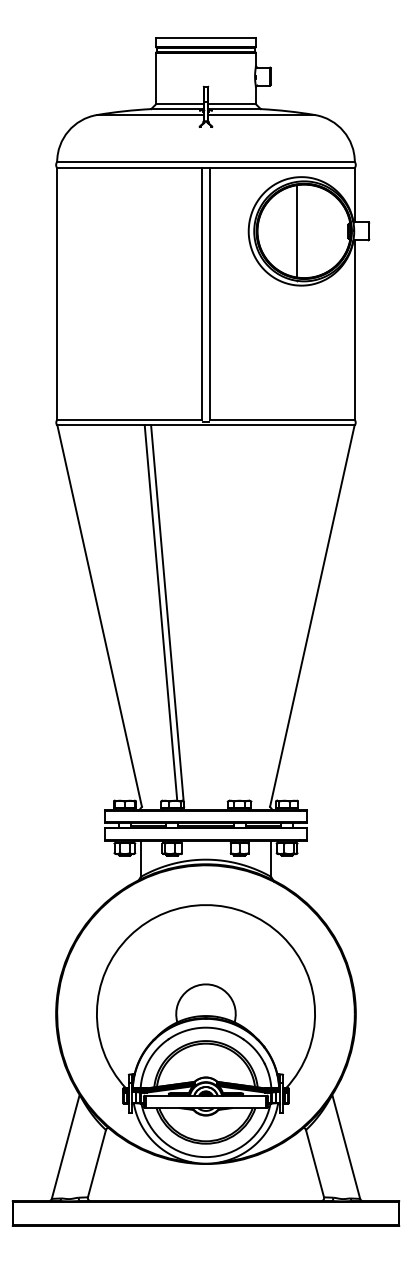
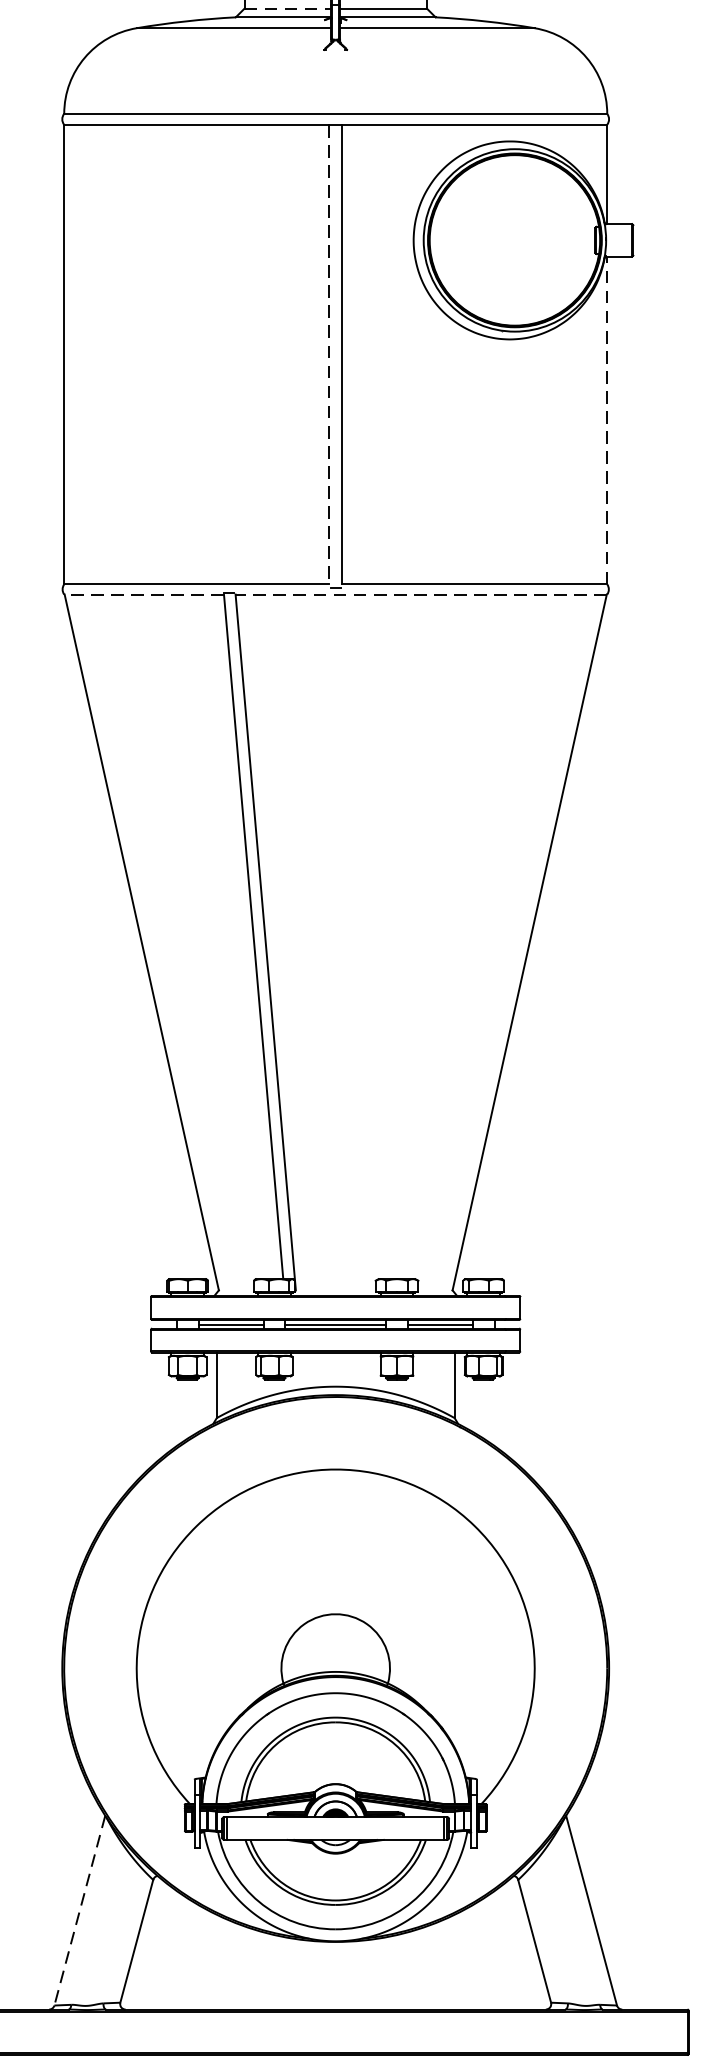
line: (179, 104) -> (287, 8), solid -> dashed
line: (297, 231) -> (502, 240), removed
line: (202, 293) -> (329, 353), solid -> dashed
line: (354, 330) -> (606, 421), solid -> dashed
line: (101, 425) -> (145, 594), solid -> dashed
line: (252, 425) -> (420, 594), solid -> dashed
line: (65, 1146) -> (79, 1909), solid -> dashed

